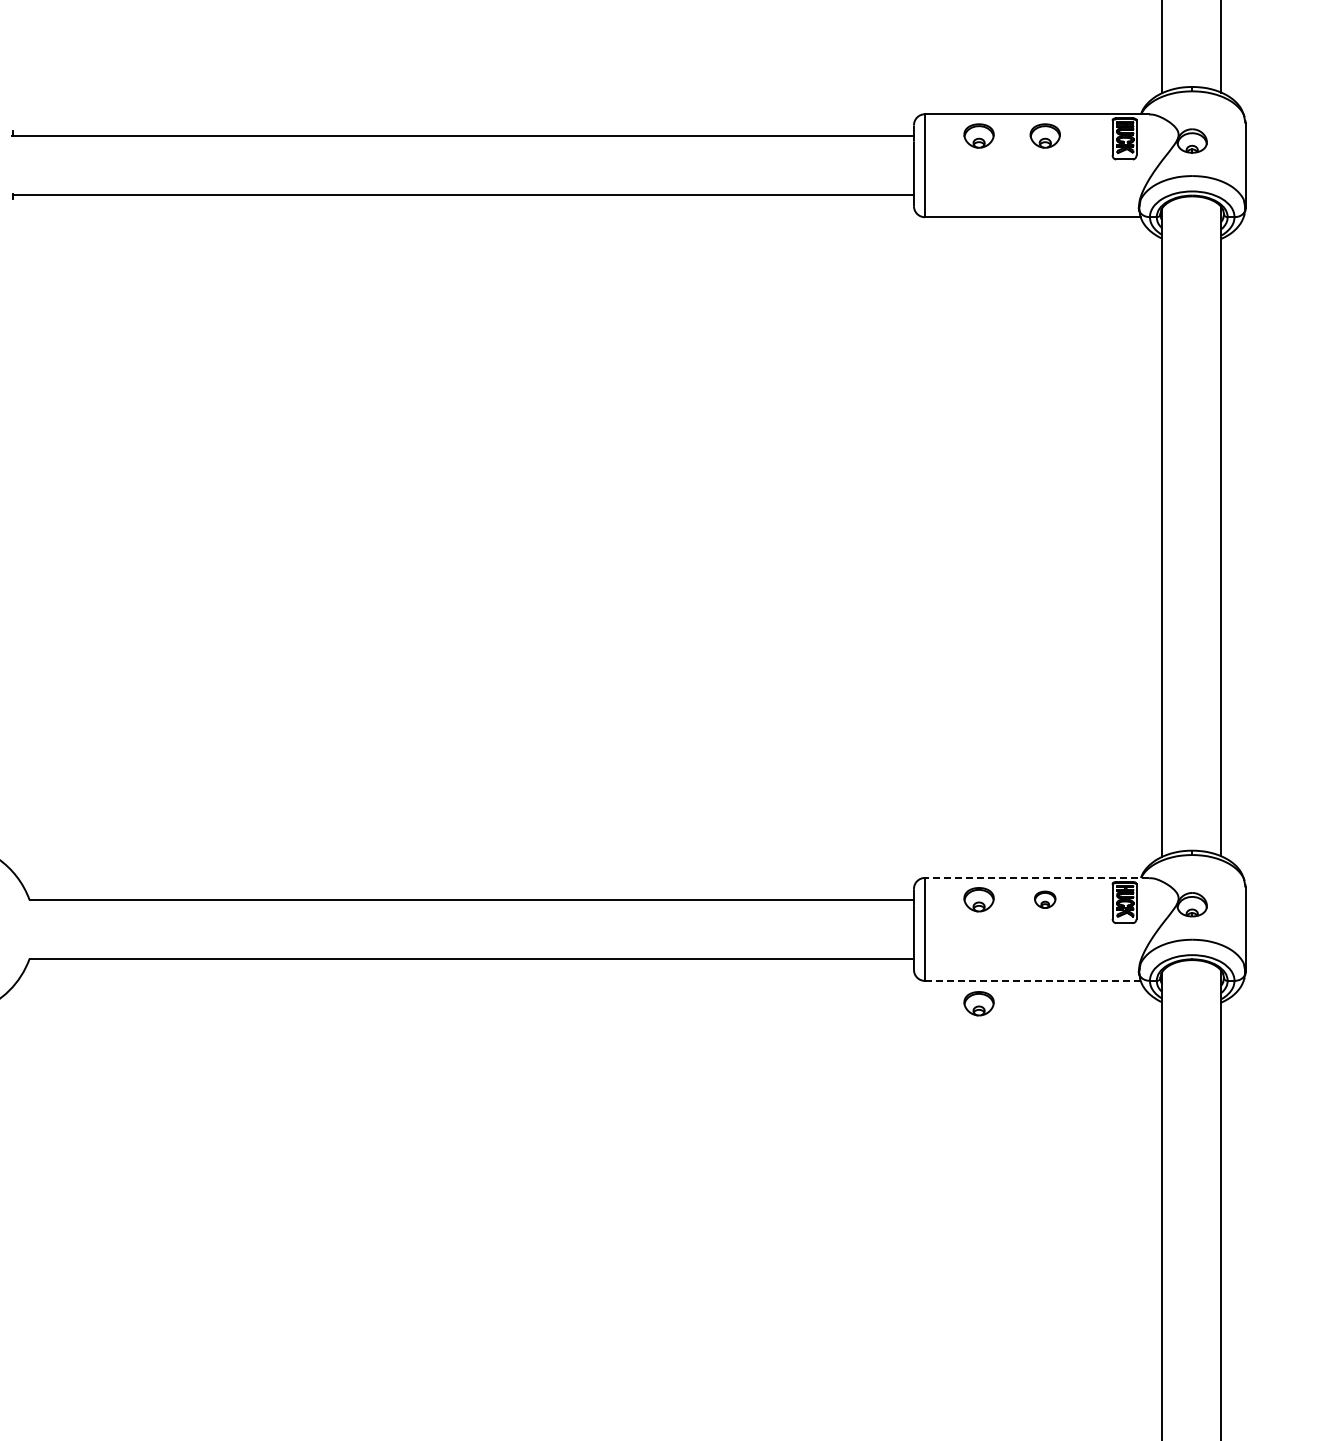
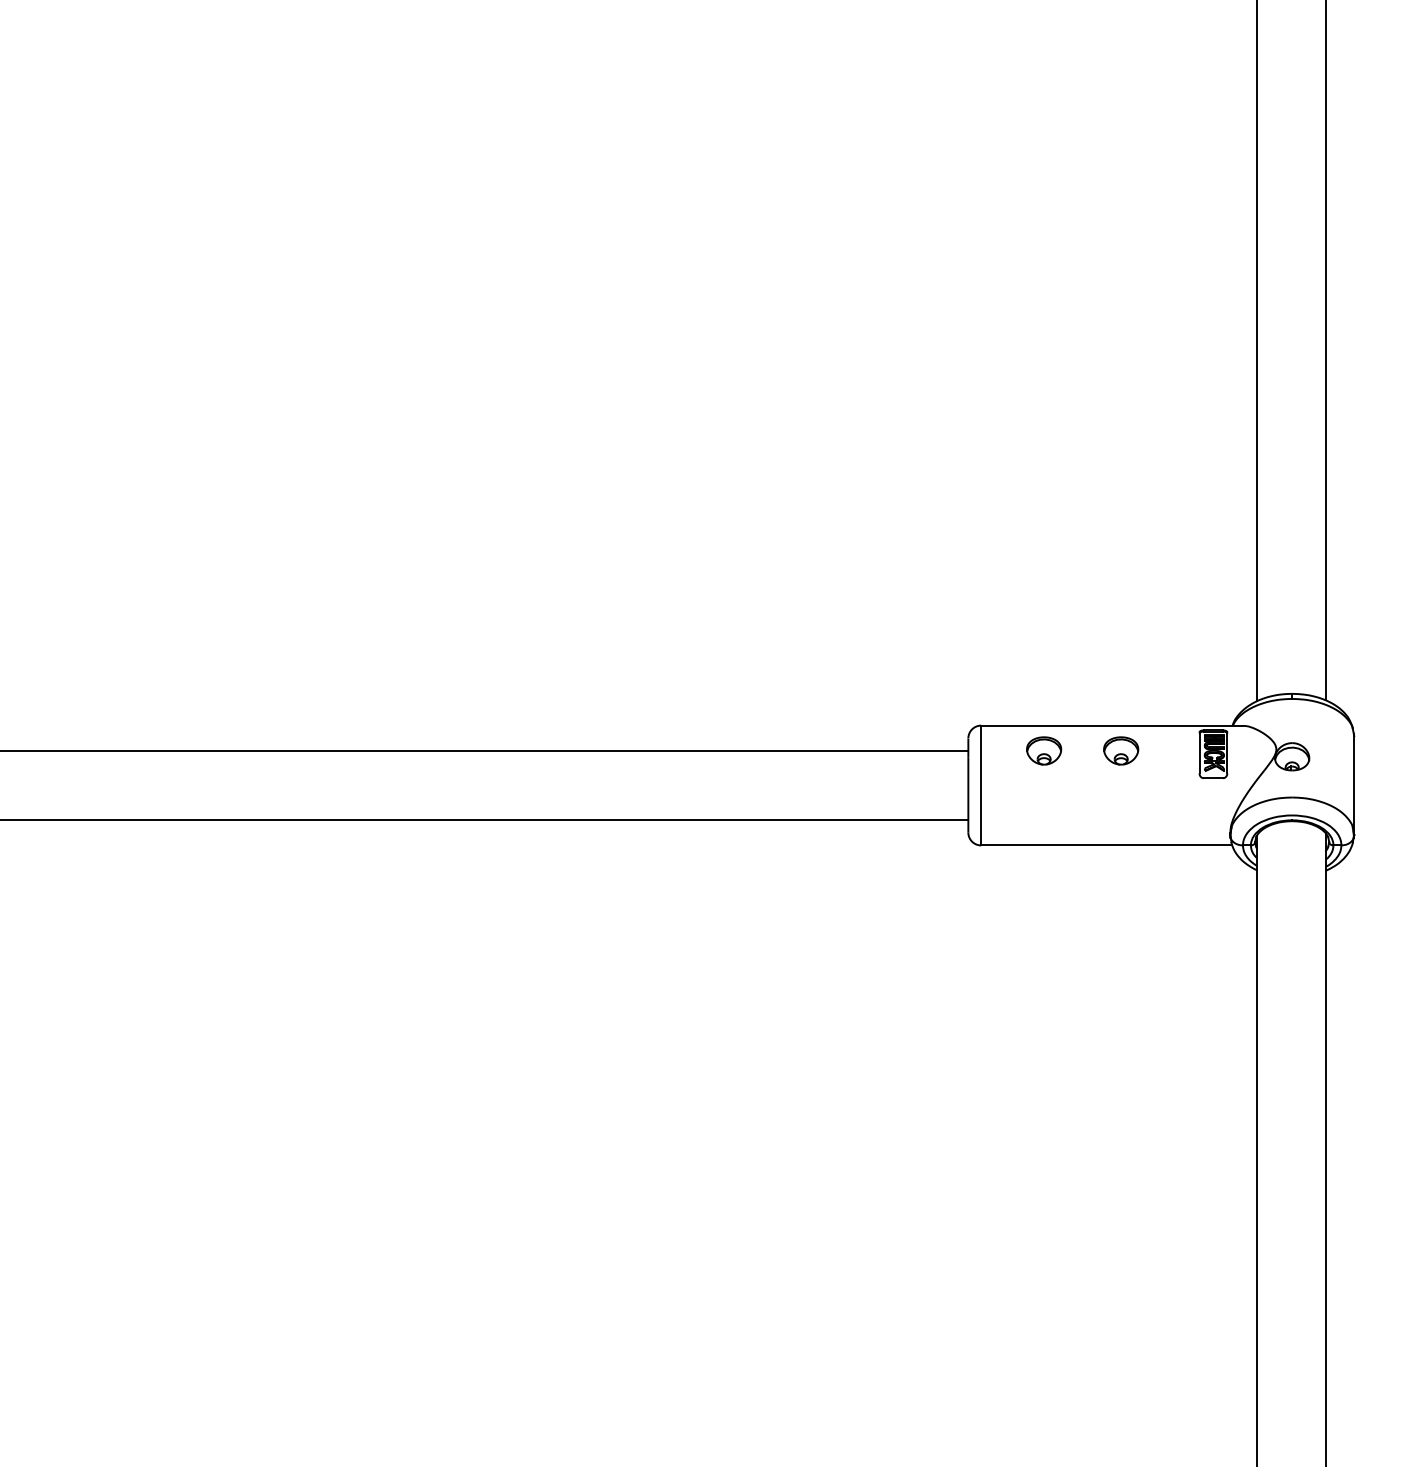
line: (1036, 877) -> (1110, 725), dashed -> solid
part: (1044, 899) -> (1120, 750), size x1.43
line: (1032, 980) -> (1106, 844), dashed -> solid
part: (978, 1003) -> (1043, 871), removed

